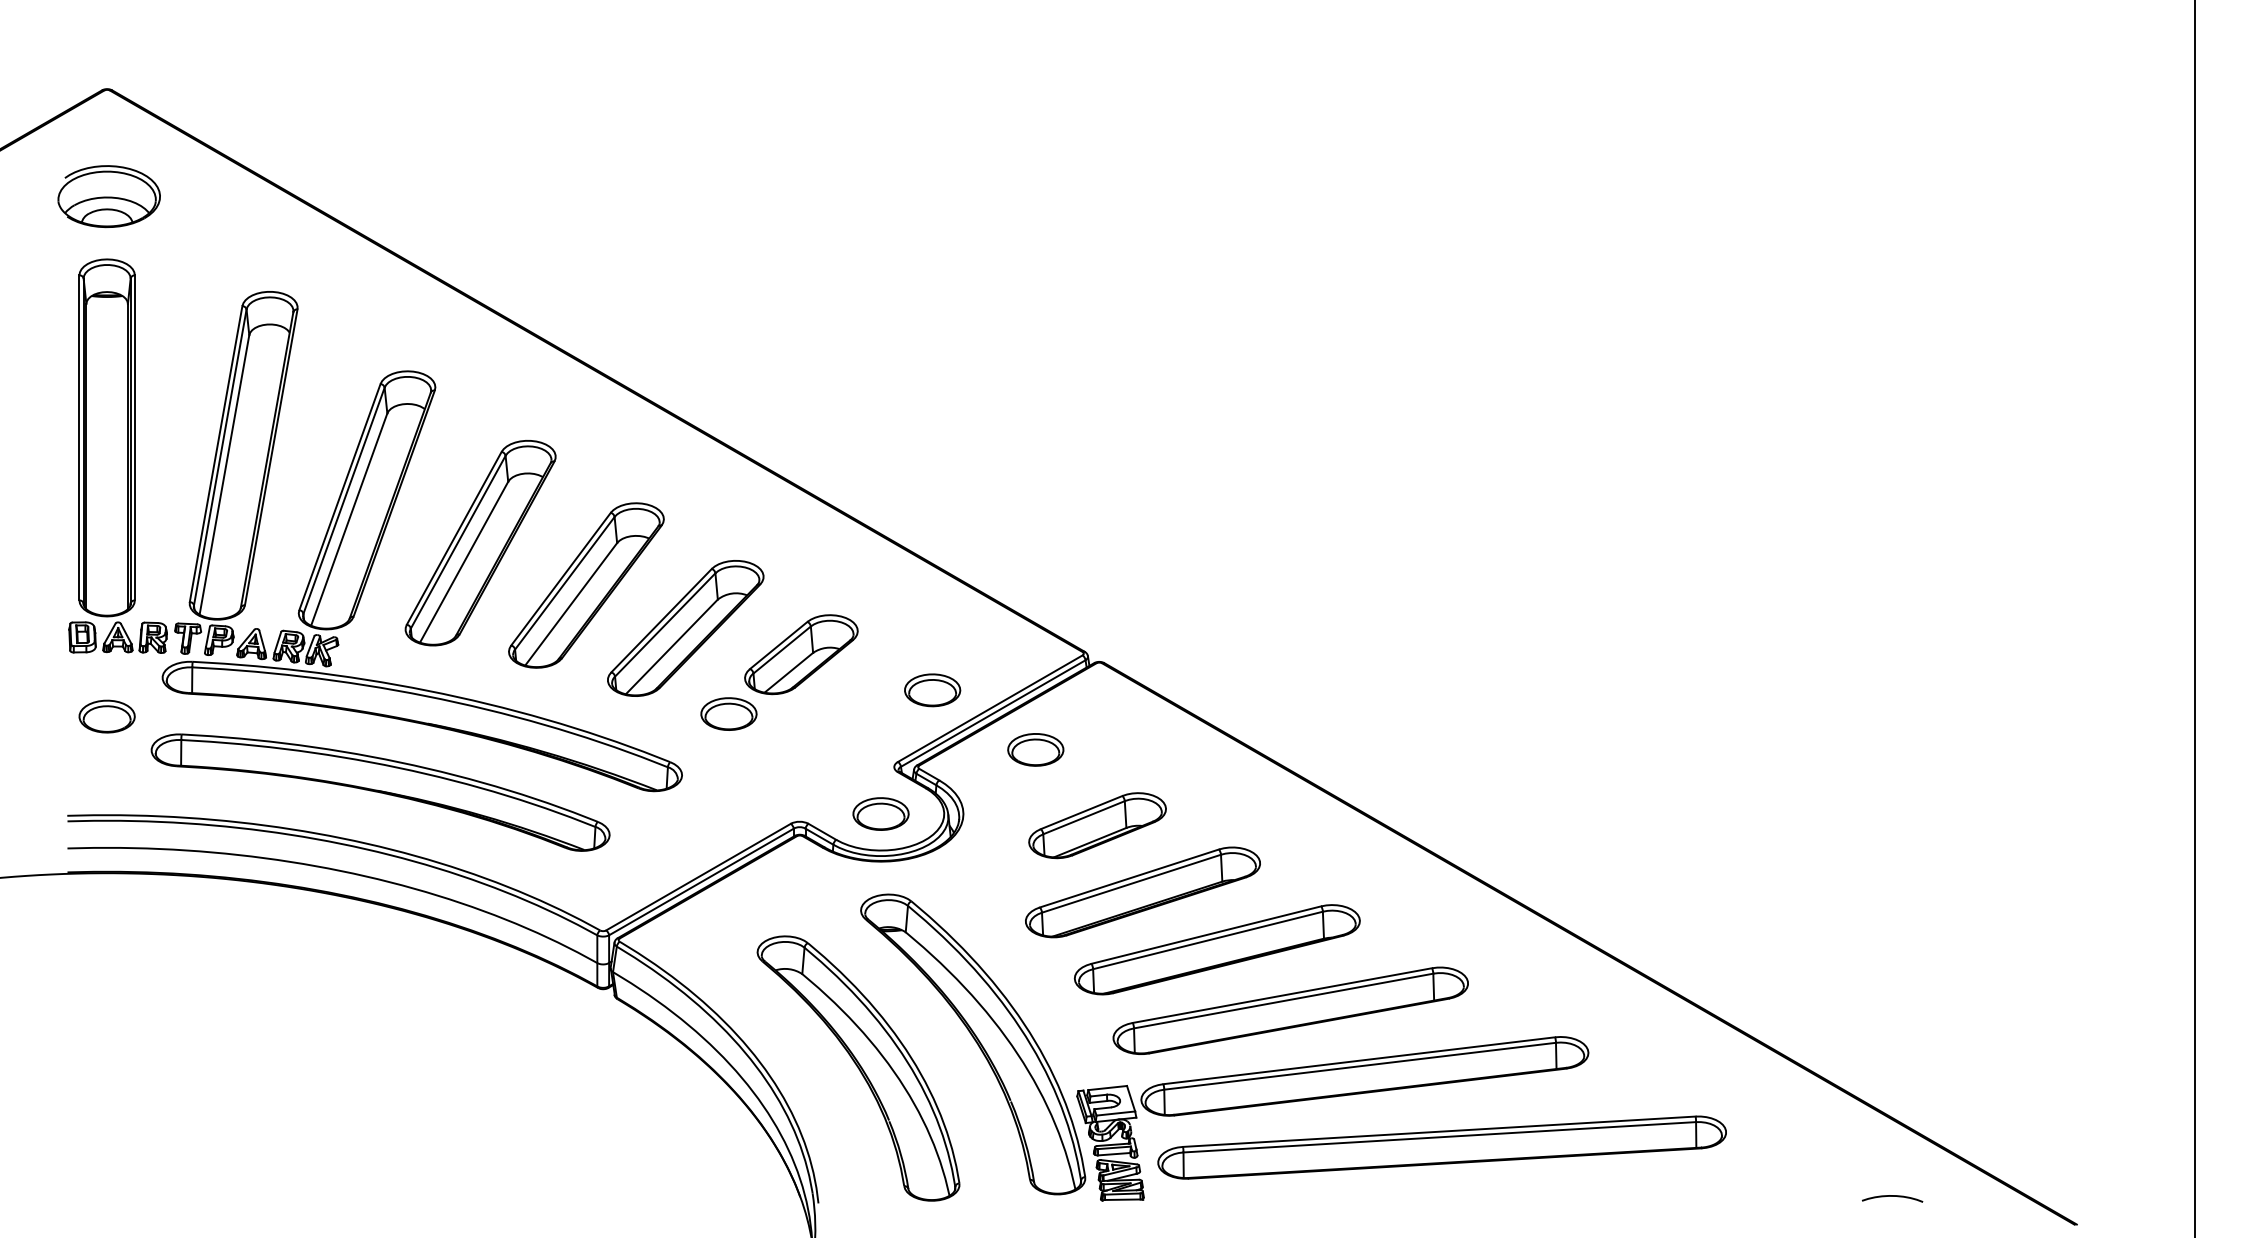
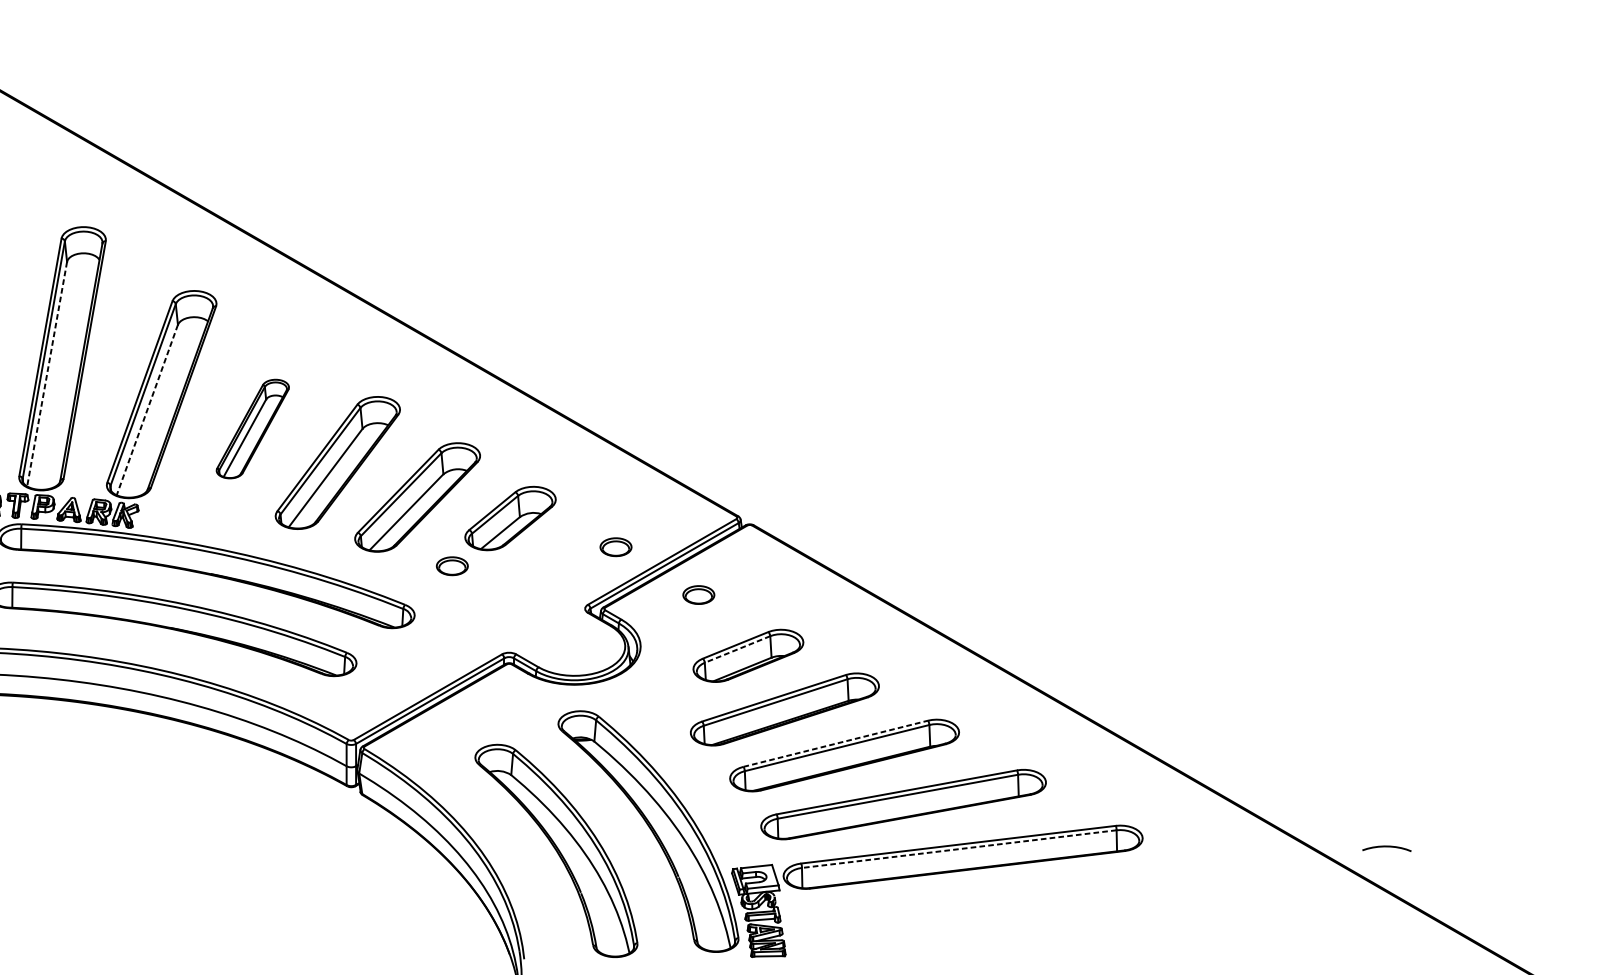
line: (224, 474) -> (47, 373), solid -> dashed
line: (349, 519) -> (147, 409), solid -> dashed
part: (480, 543) -> (252, 429), size x0.6
part: (932, 690) -> (615, 547), size x0.7
part: (728, 713) -> (451, 565), size x0.7
part: (1035, 749) -> (698, 594), size x0.7
part: (880, 813) -> (574, 646), removed
line: (1084, 817) -> (737, 649), solid -> dashed
line: (1206, 934) -> (835, 743), solid -> dashed
line: (1359, 1066) -> (958, 849), solid -> dashed
part: (1441, 1147) -> (1024, 914), removed
curve: (1892, 1196) -> (1386, 846), moved

